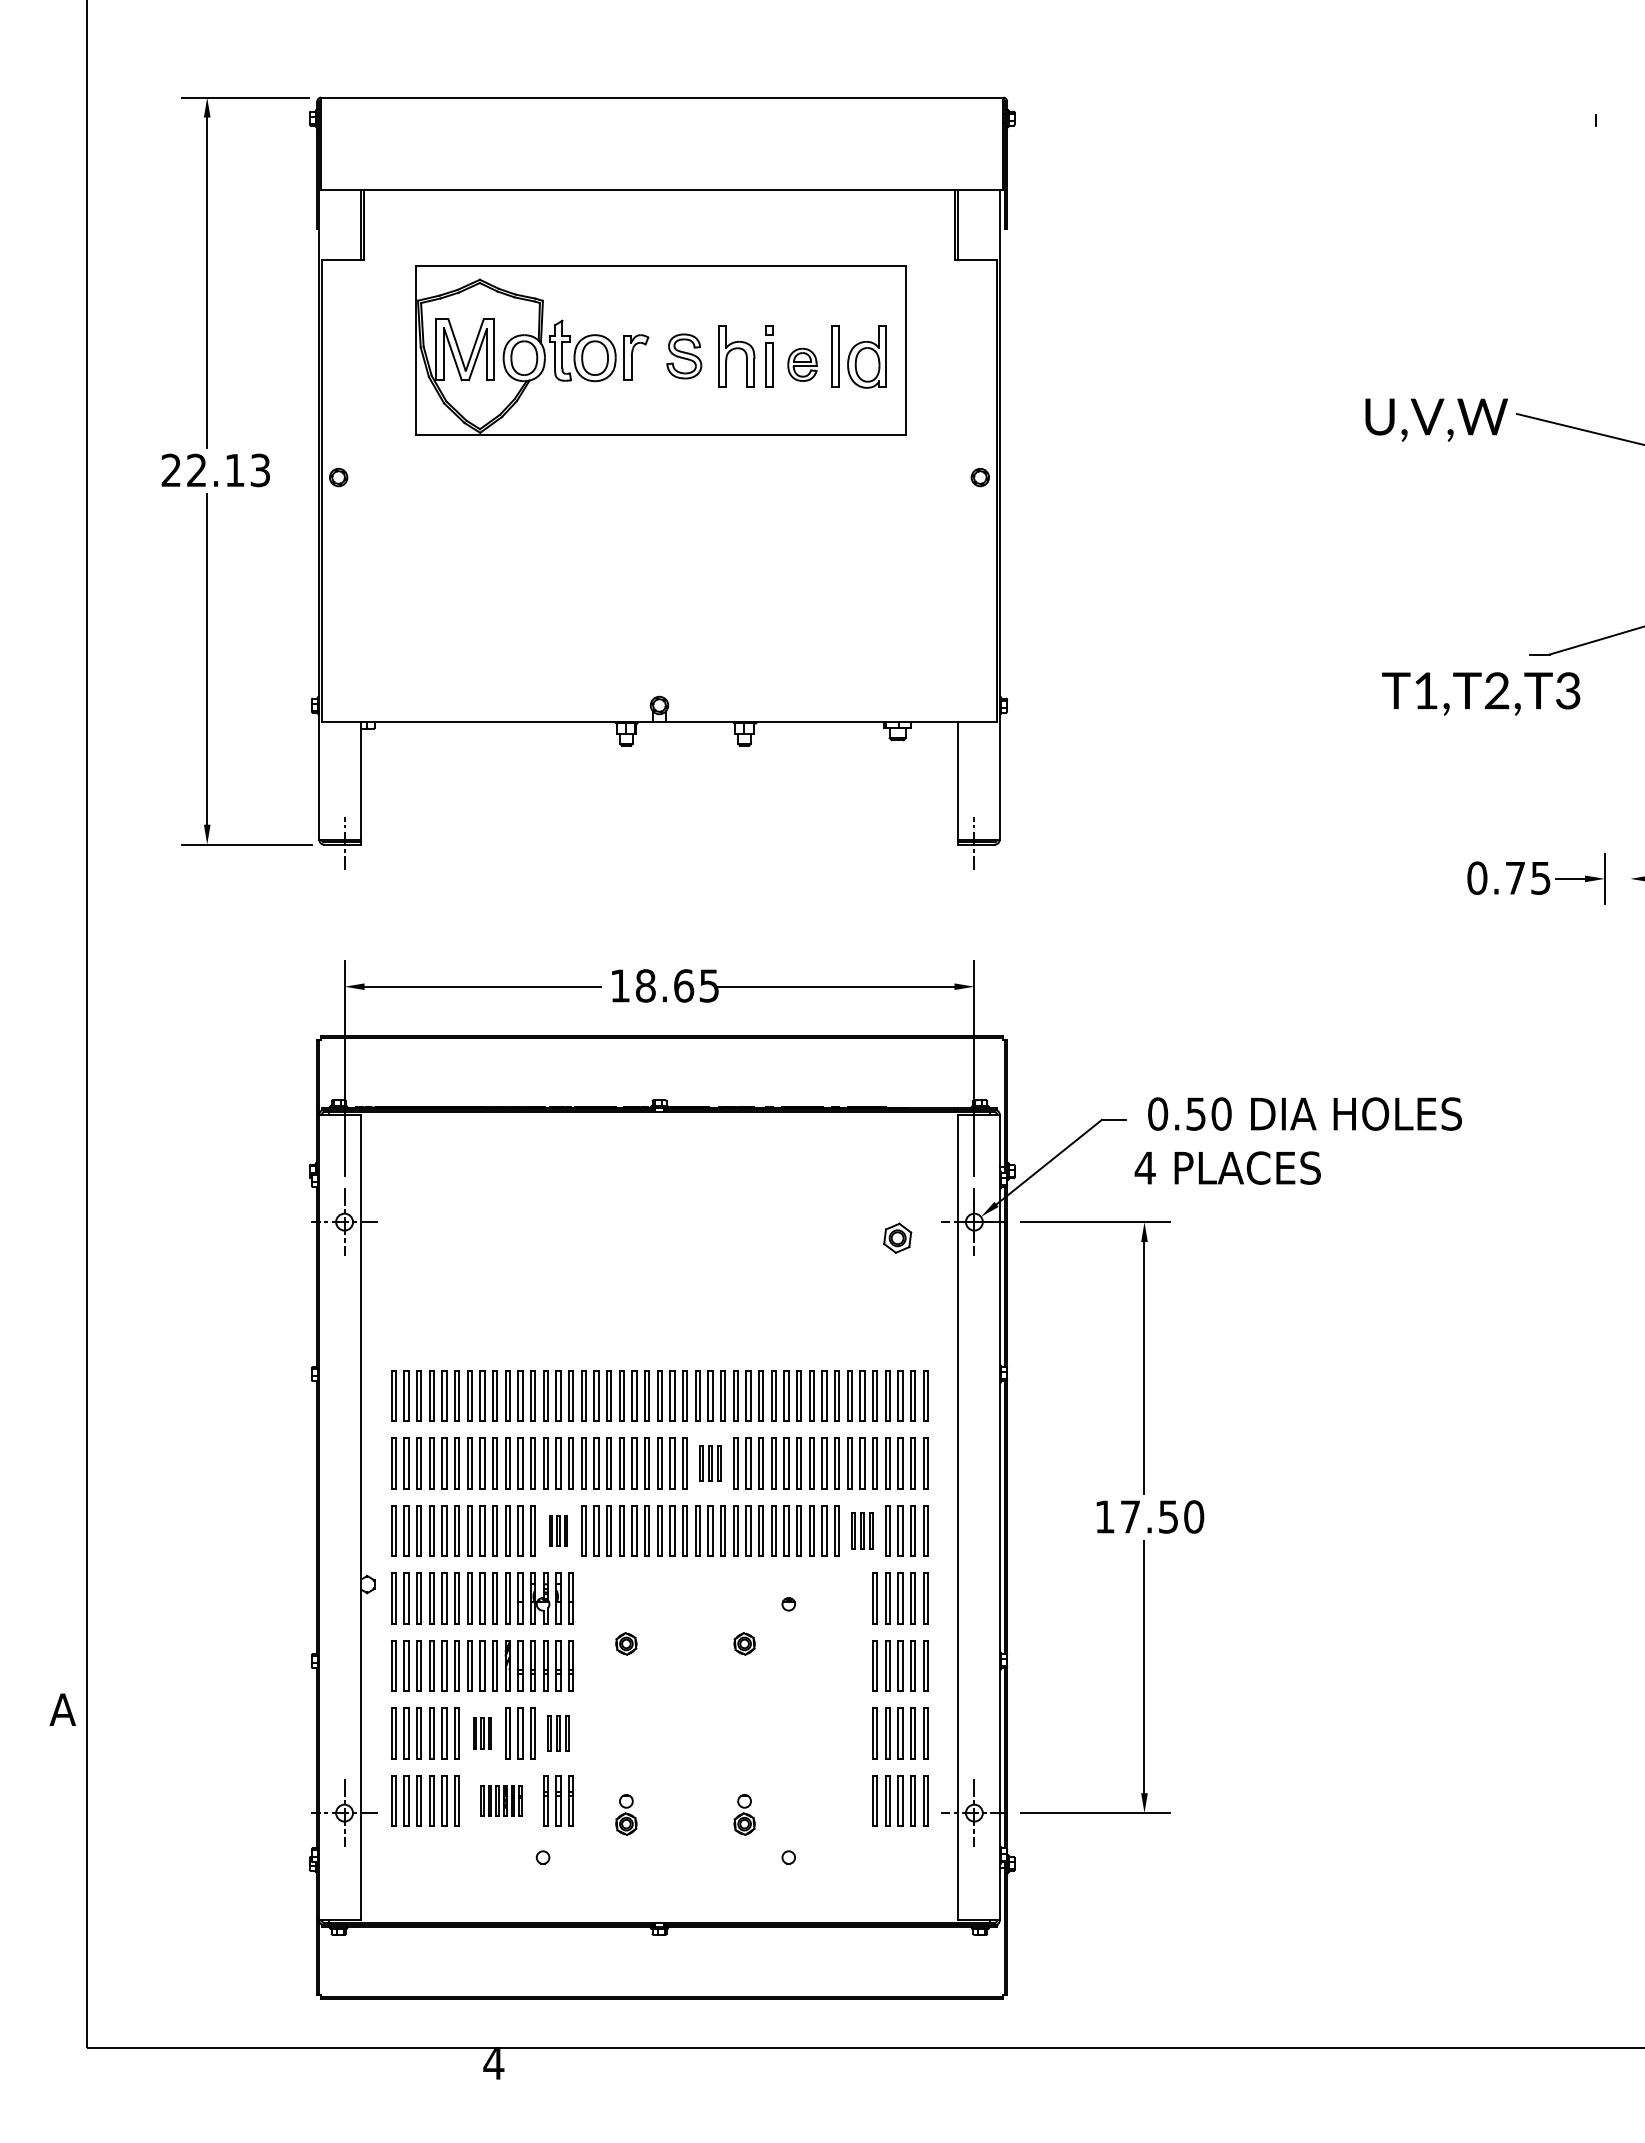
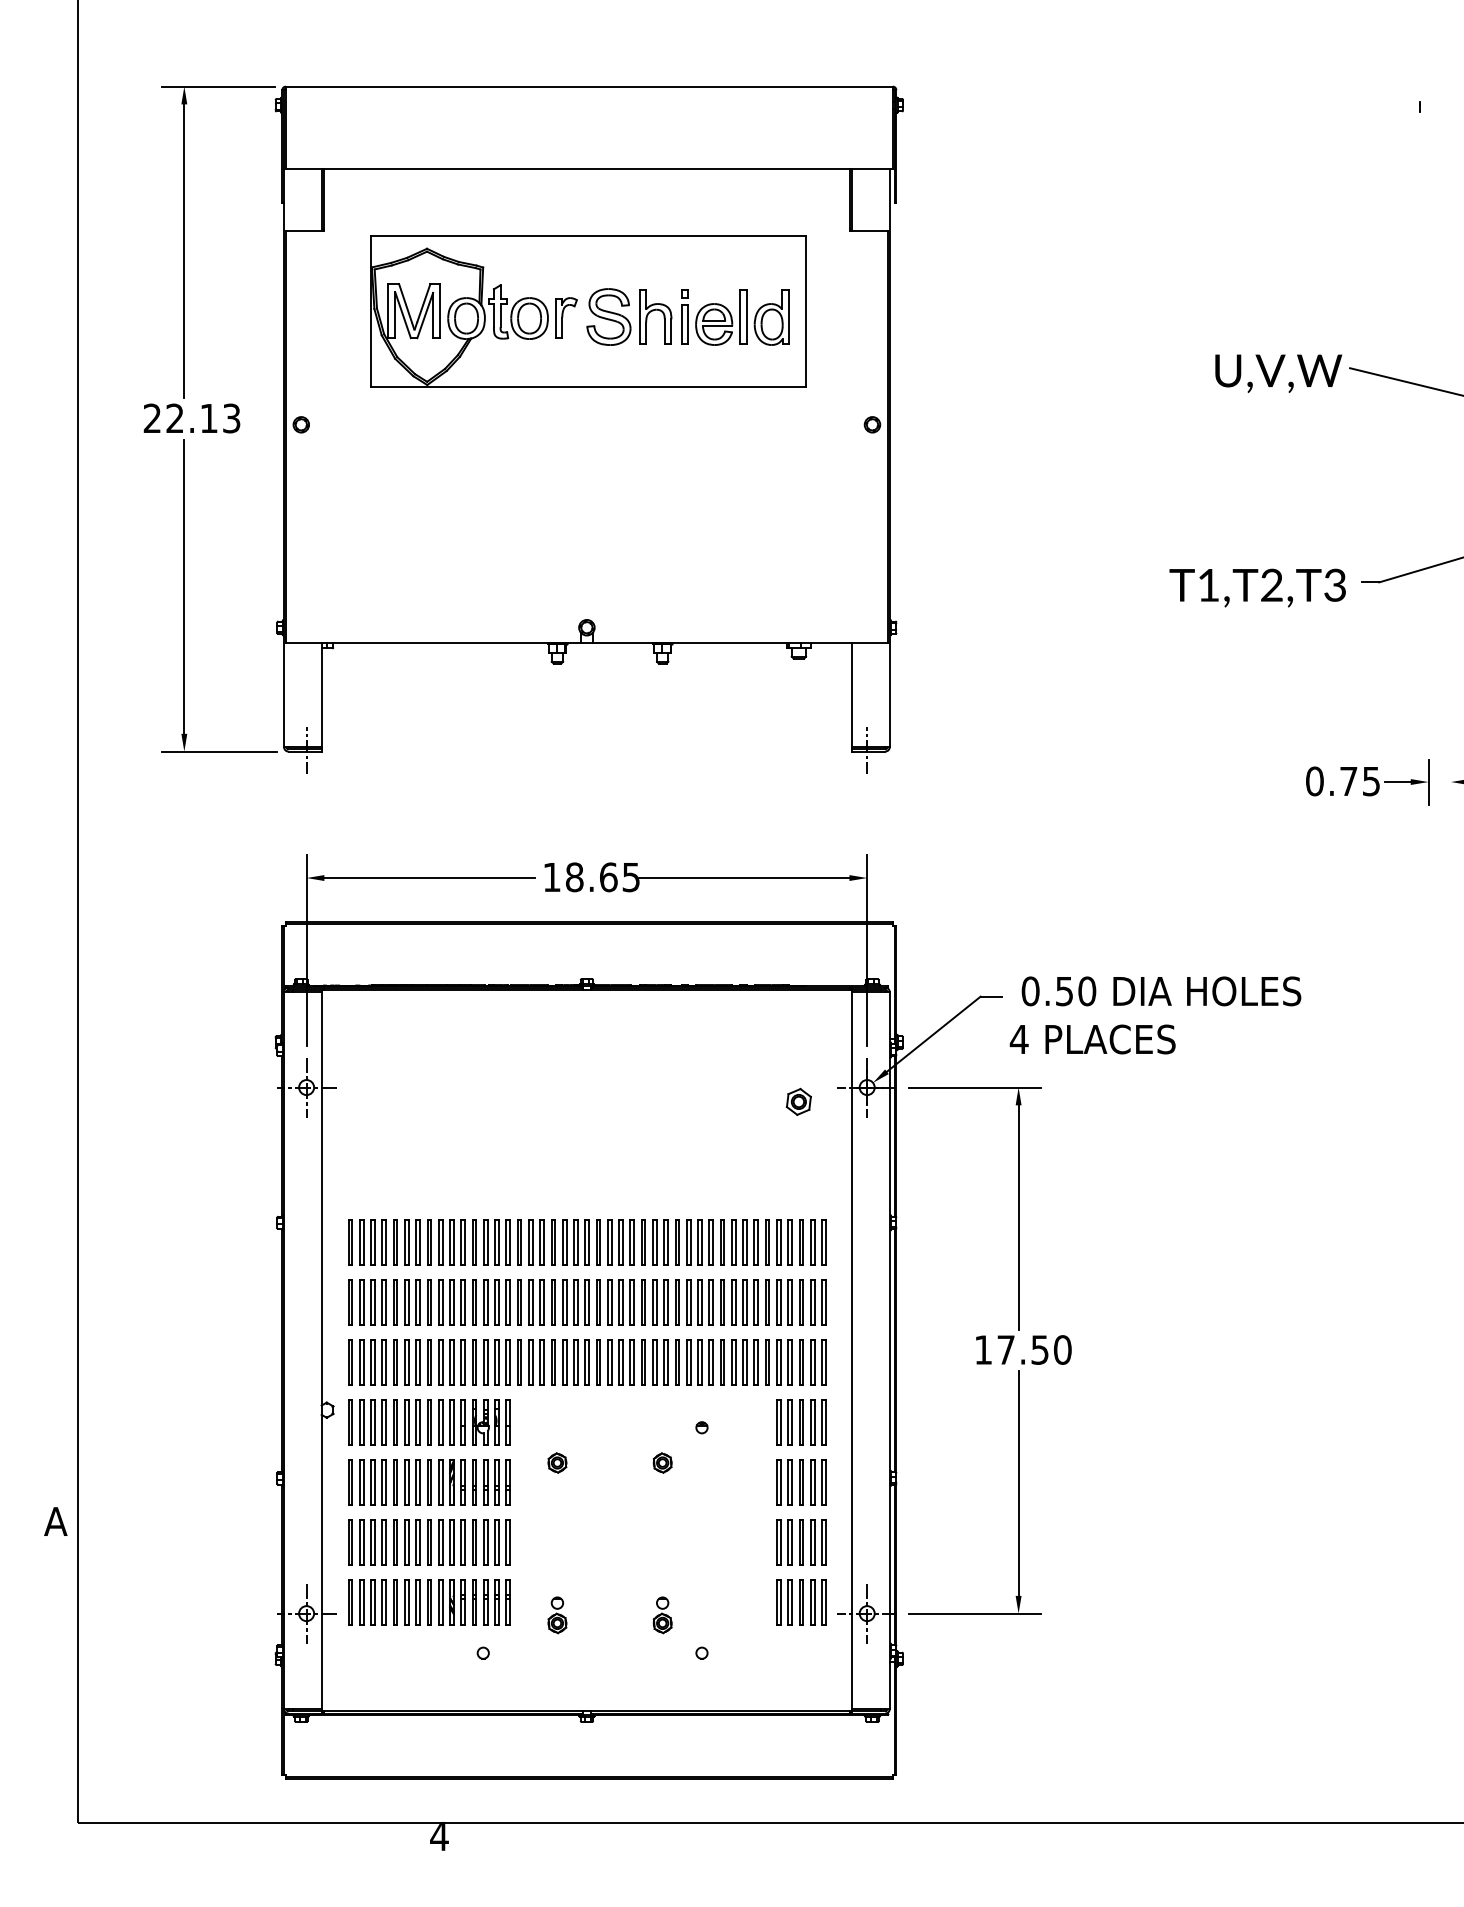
part: (684, 356) -> (609, 317), size x1.43
part: (802, 364) -> (714, 324), size x1.43
text: (1481, 693) -> (1258, 587), moved
part: (710, 1463) -> (632, 1302), size x1.43
part: (558, 1530) -> (497, 1362), size x1.67
part: (862, 1530) -> (767, 1362), size x1.43
part: (482, 1733) -> (429, 1542), size x1.67
part: (558, 1733) -> (497, 1542), size x1.43
part: (501, 1800) -> (446, 1602), size x1.67

